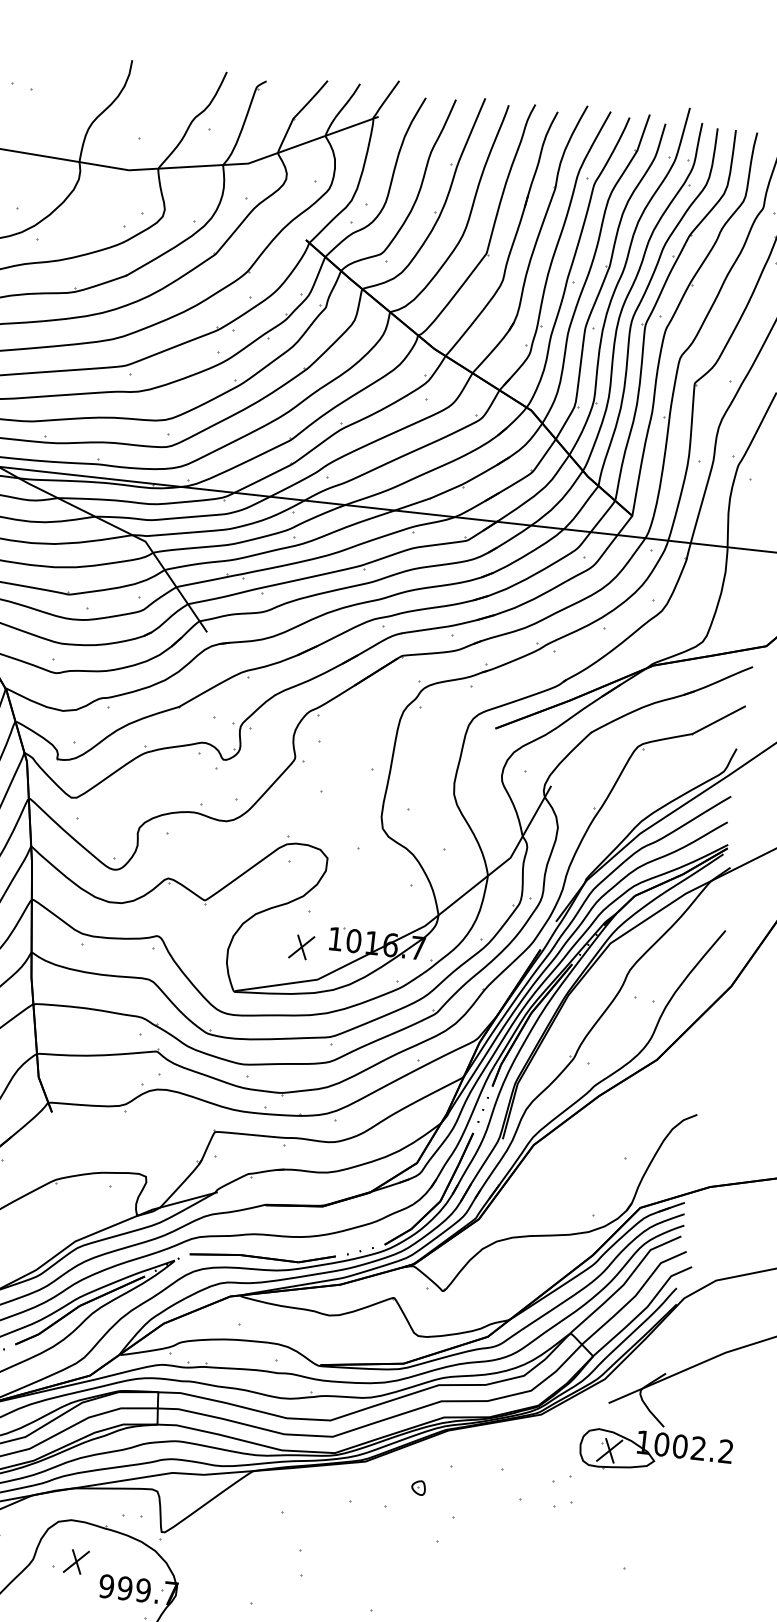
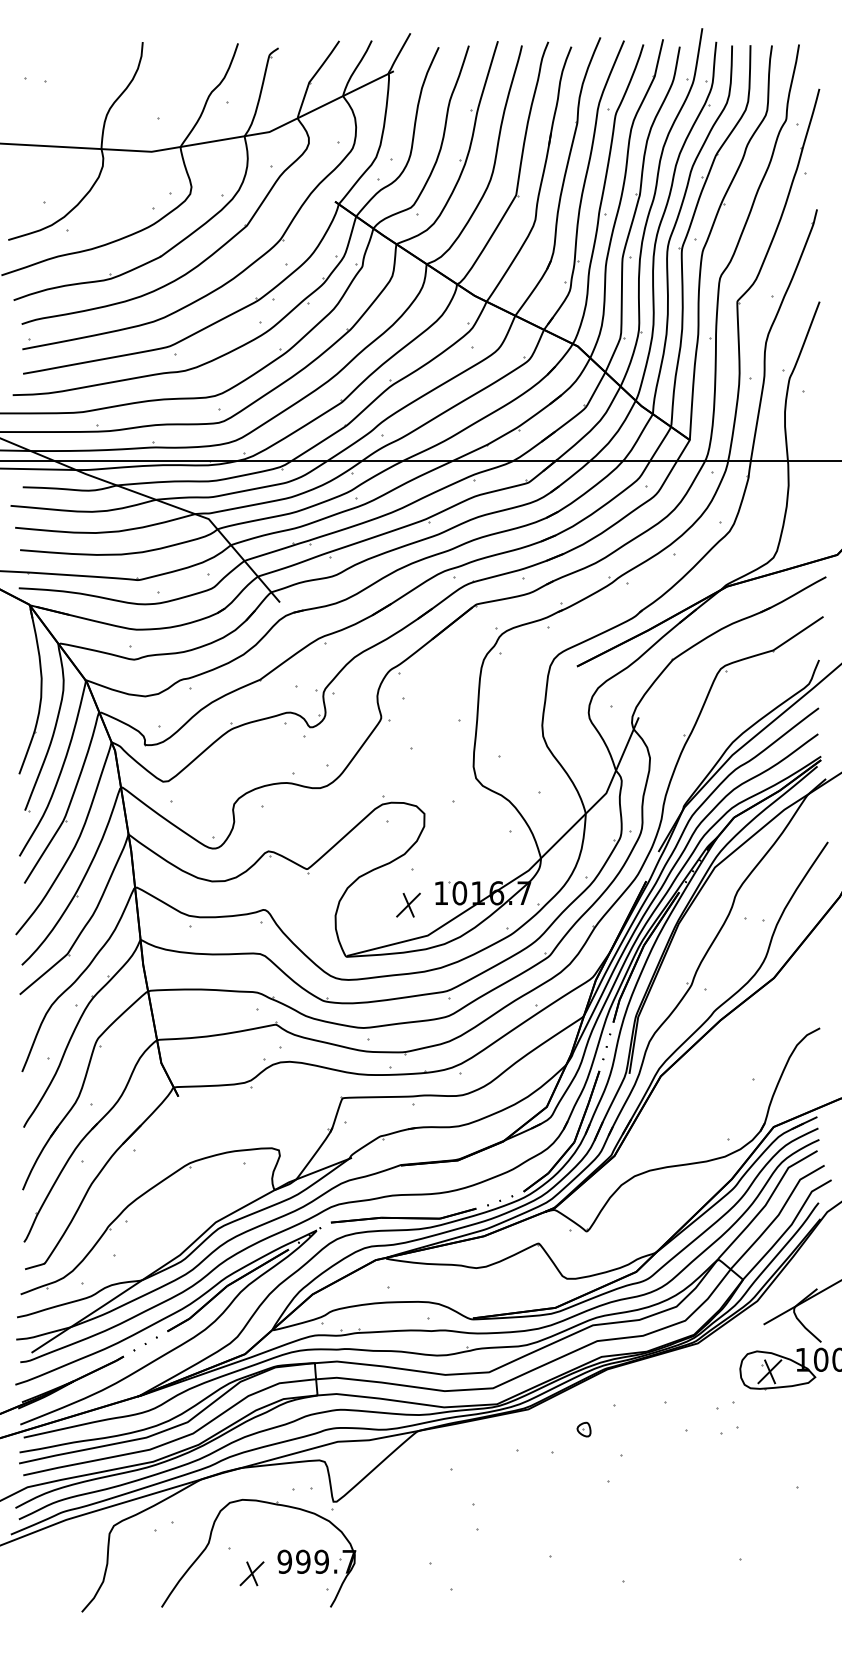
part: (75, 1561) -> (251, 1573), moved

